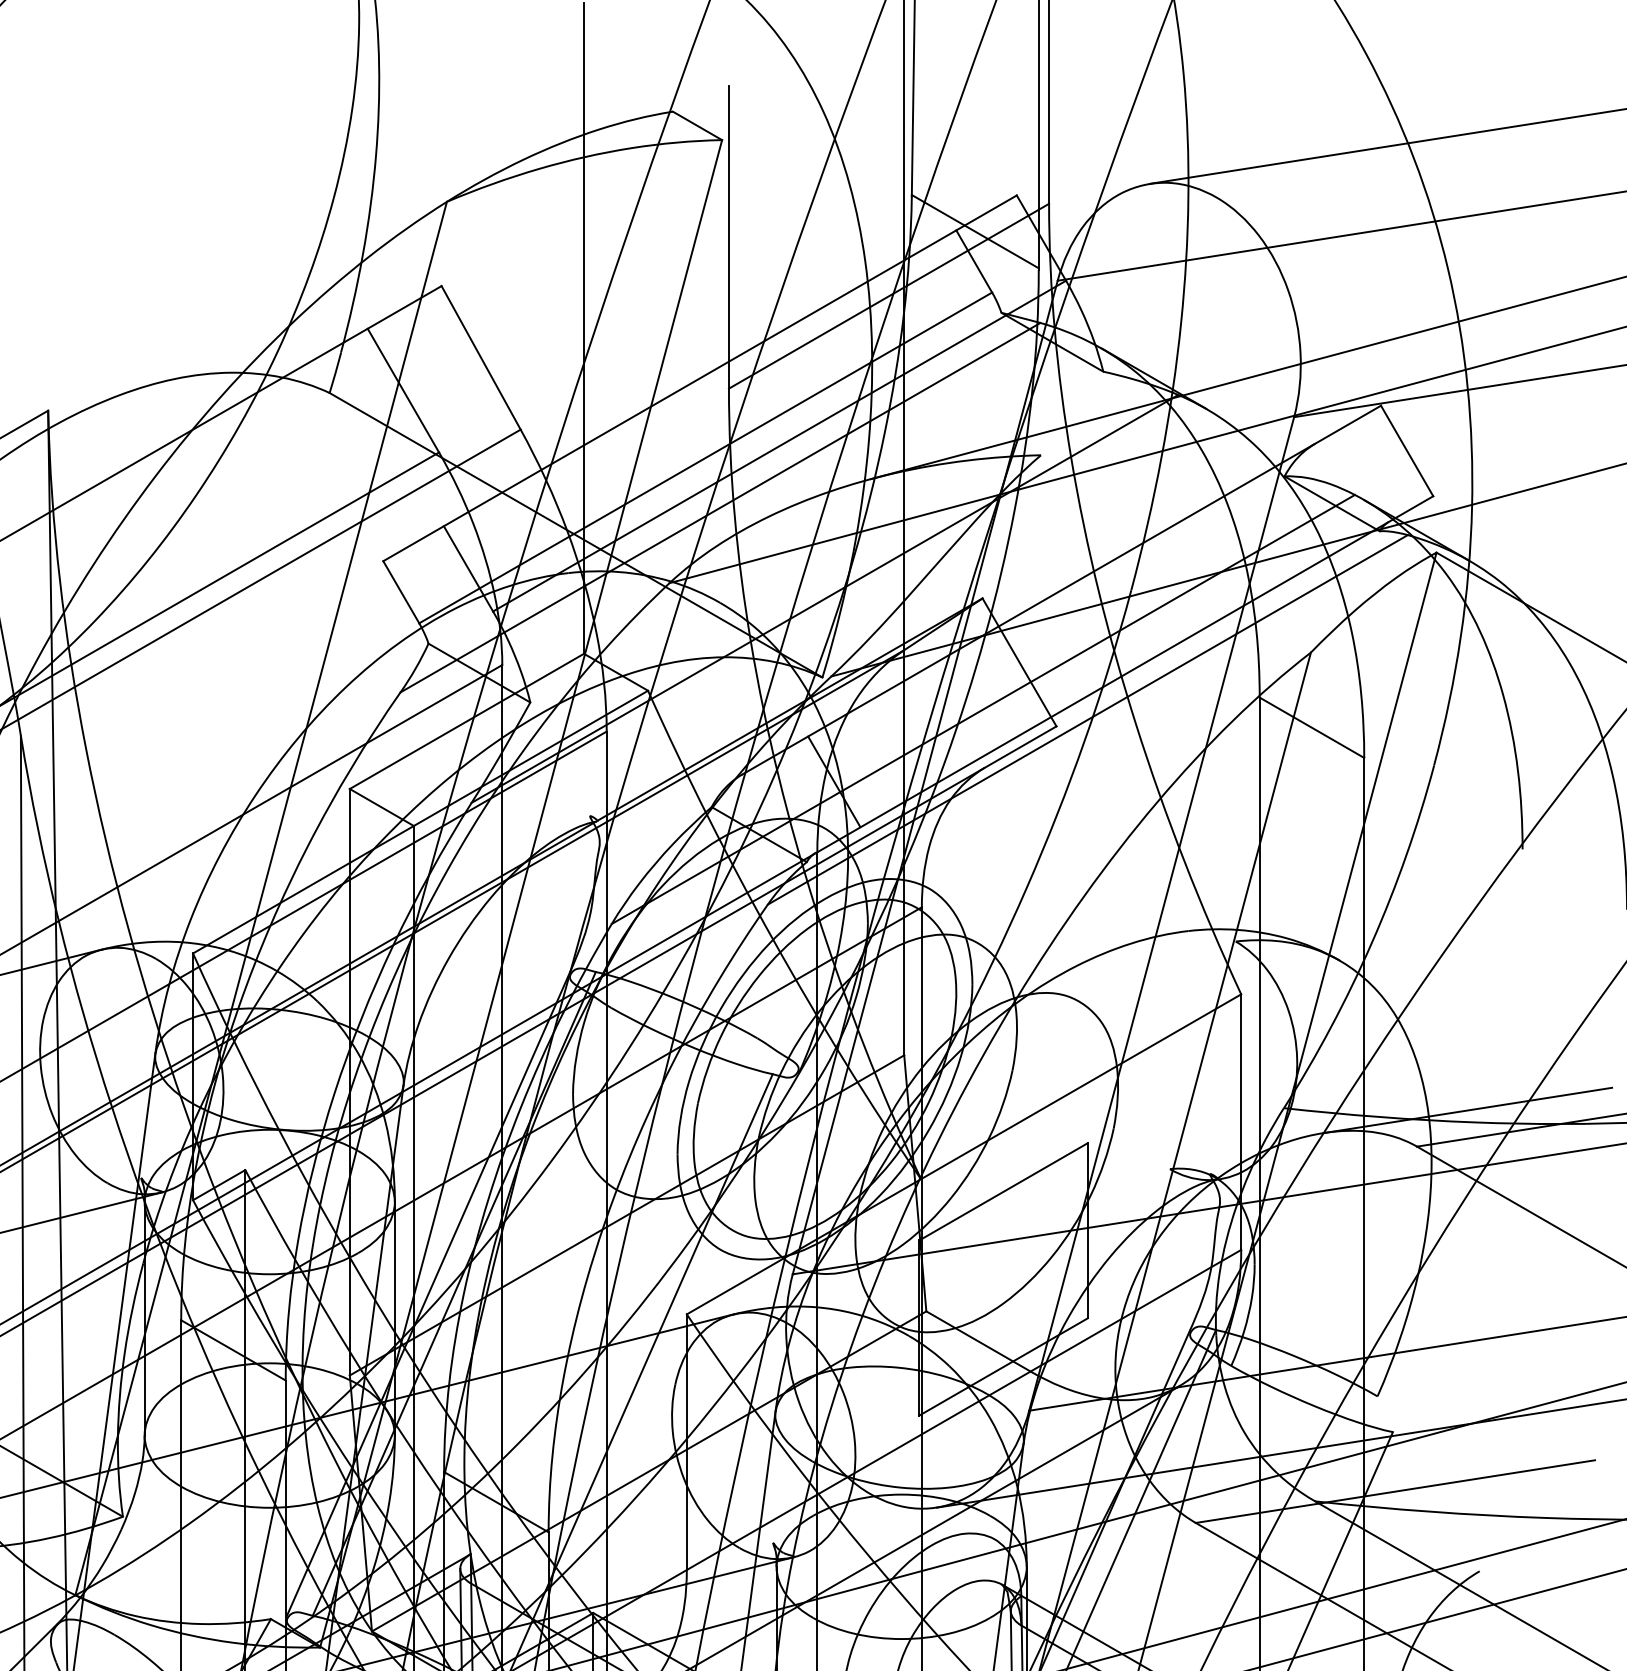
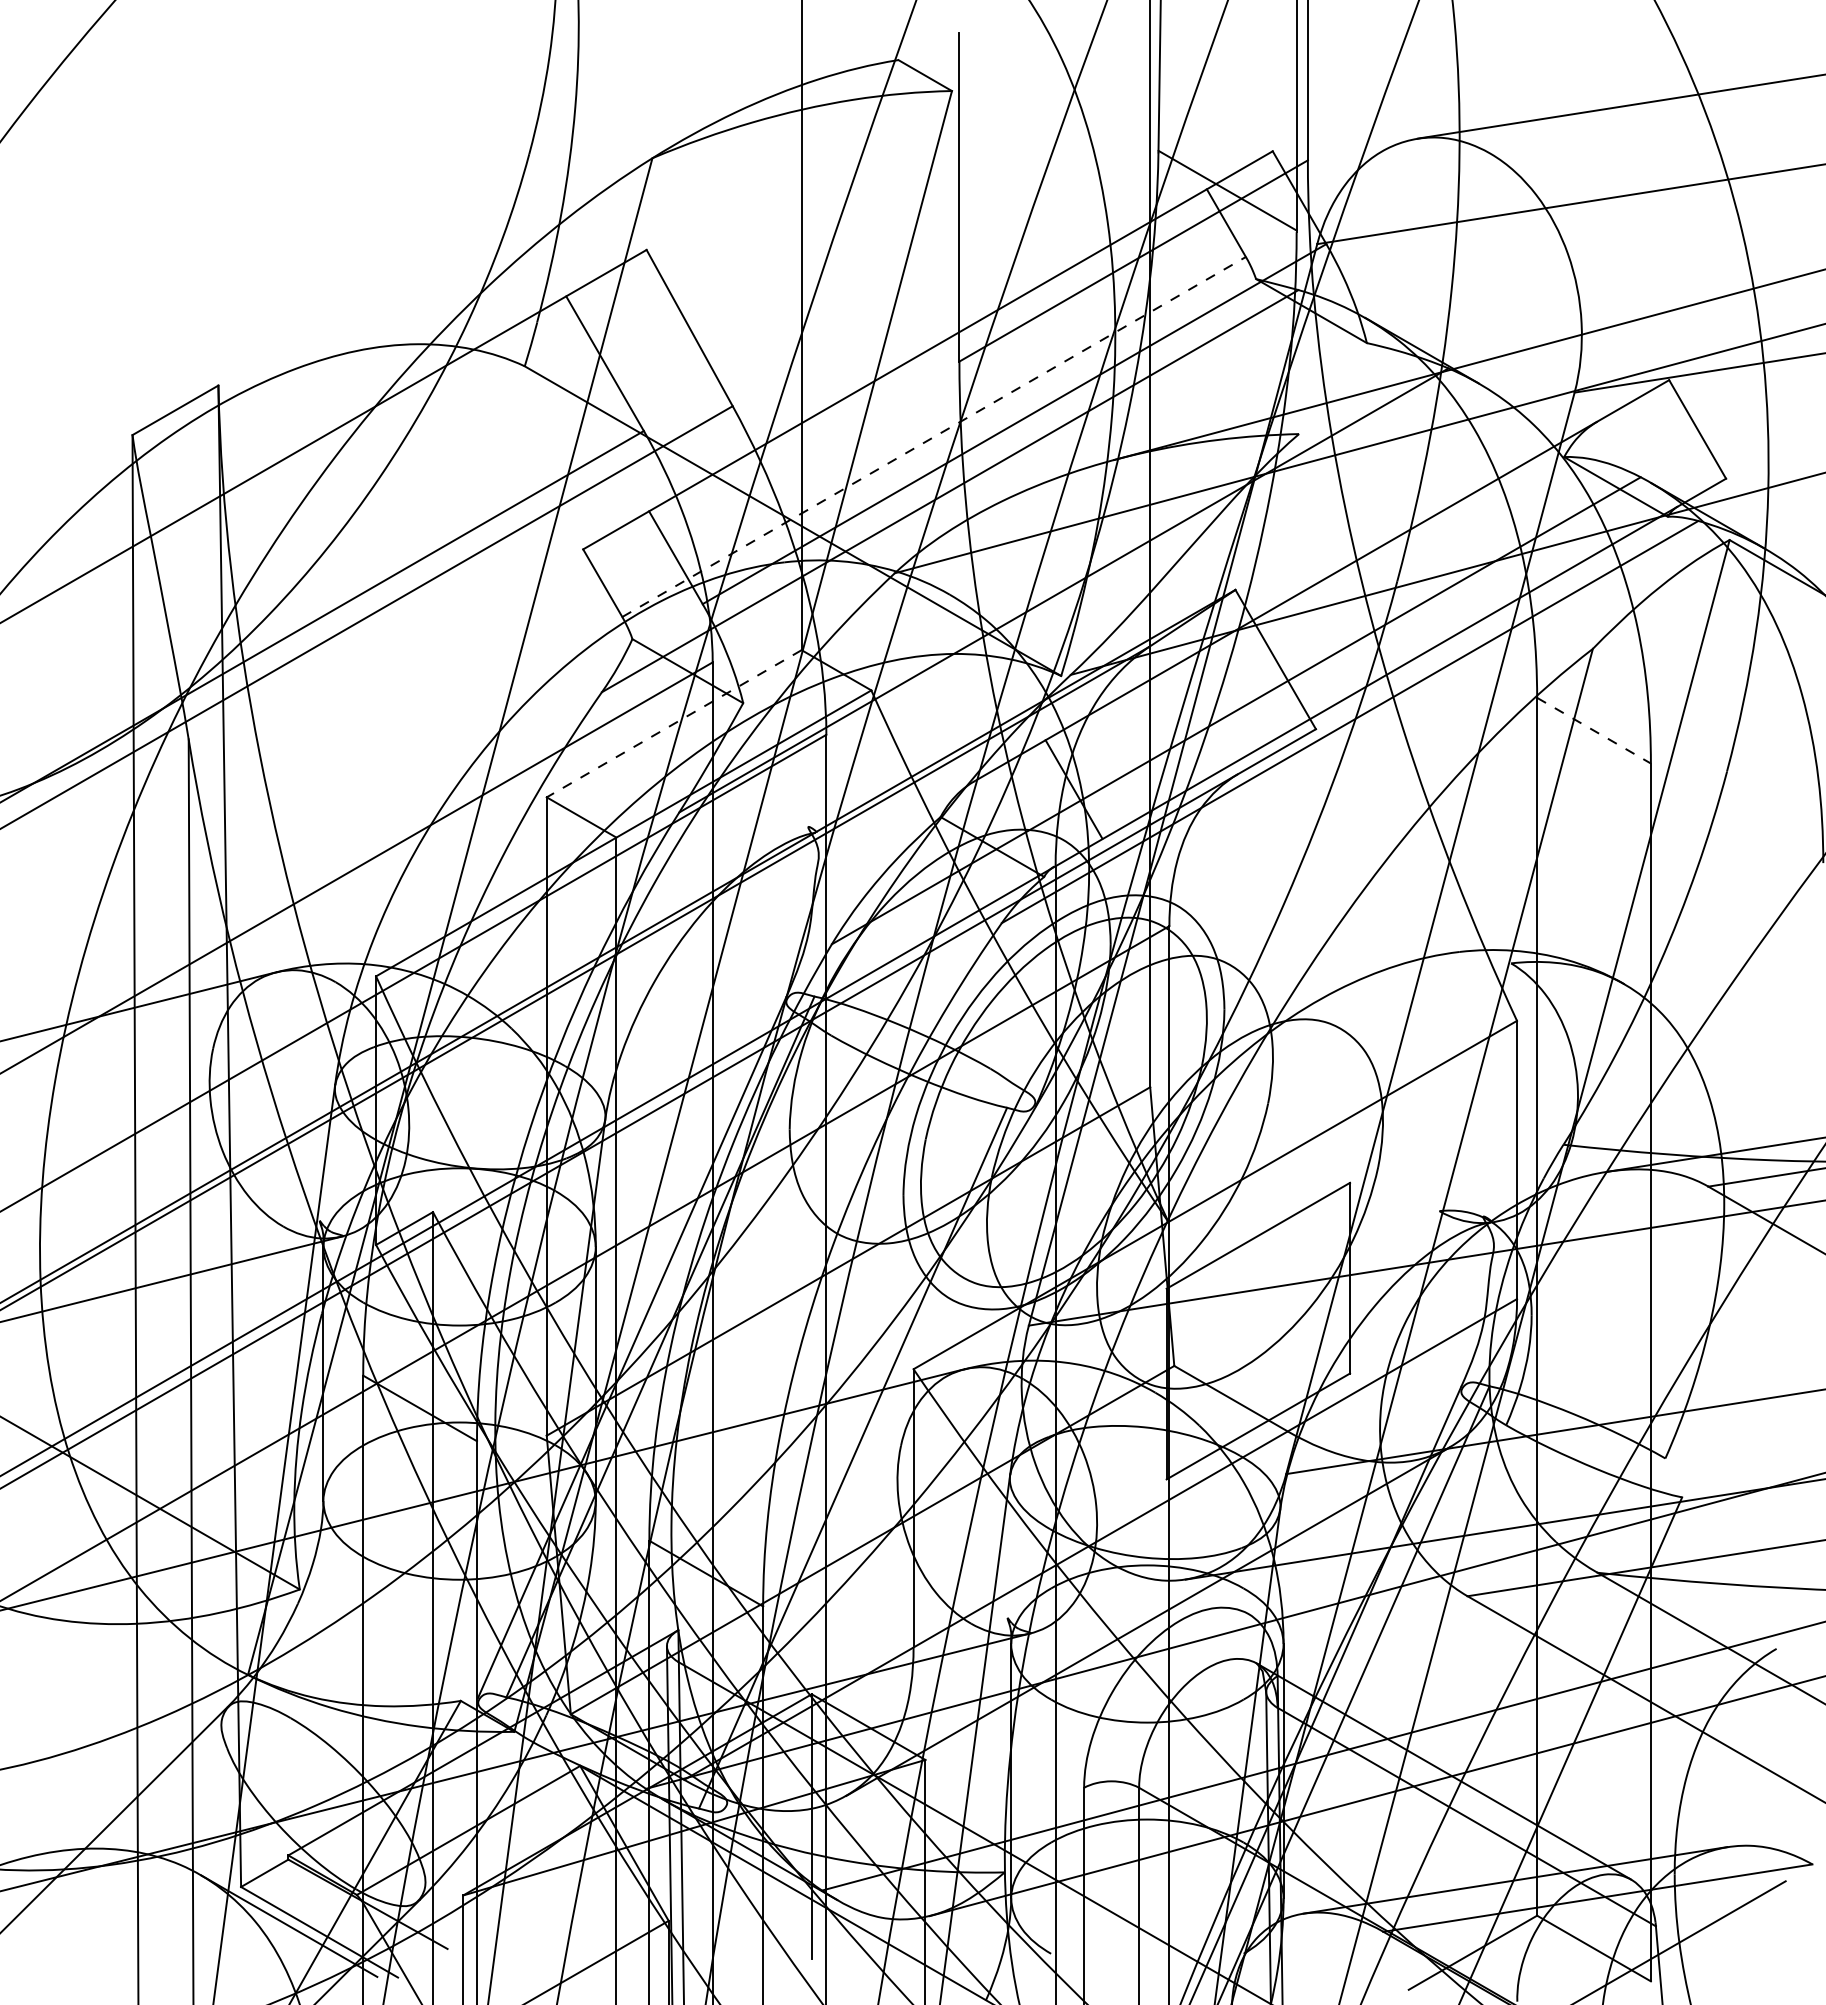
line: (706, 457) -> (934, 436), solid -> dashed
line: (466, 722) -> (673, 724), solid -> dashed
line: (1312, 727) -> (1594, 730), solid -> dashed

